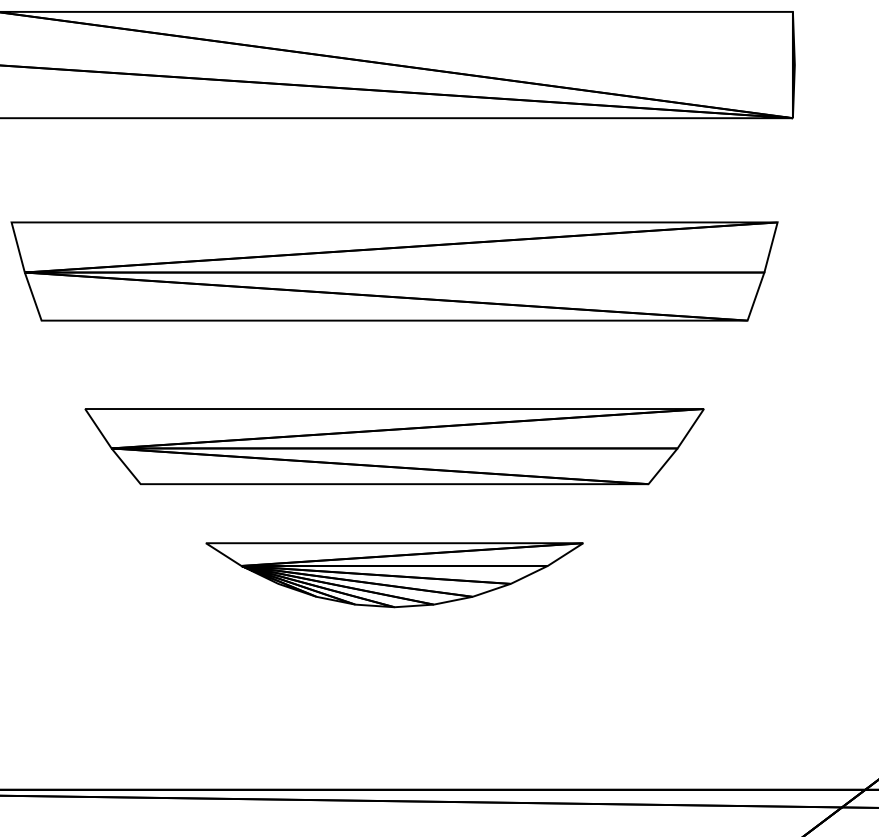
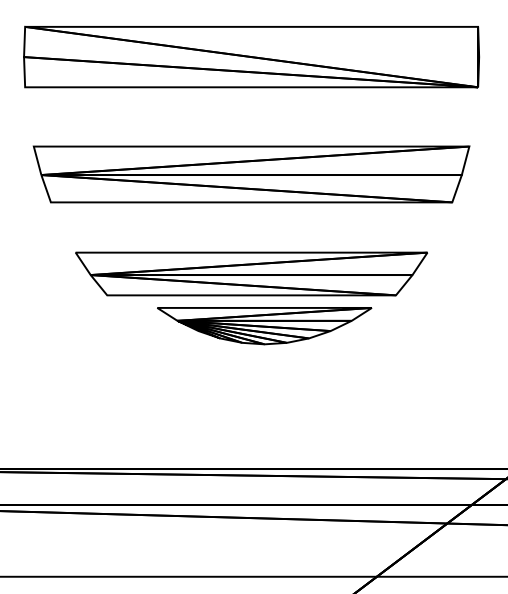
part: (394, 575) -> (264, 326), moved

